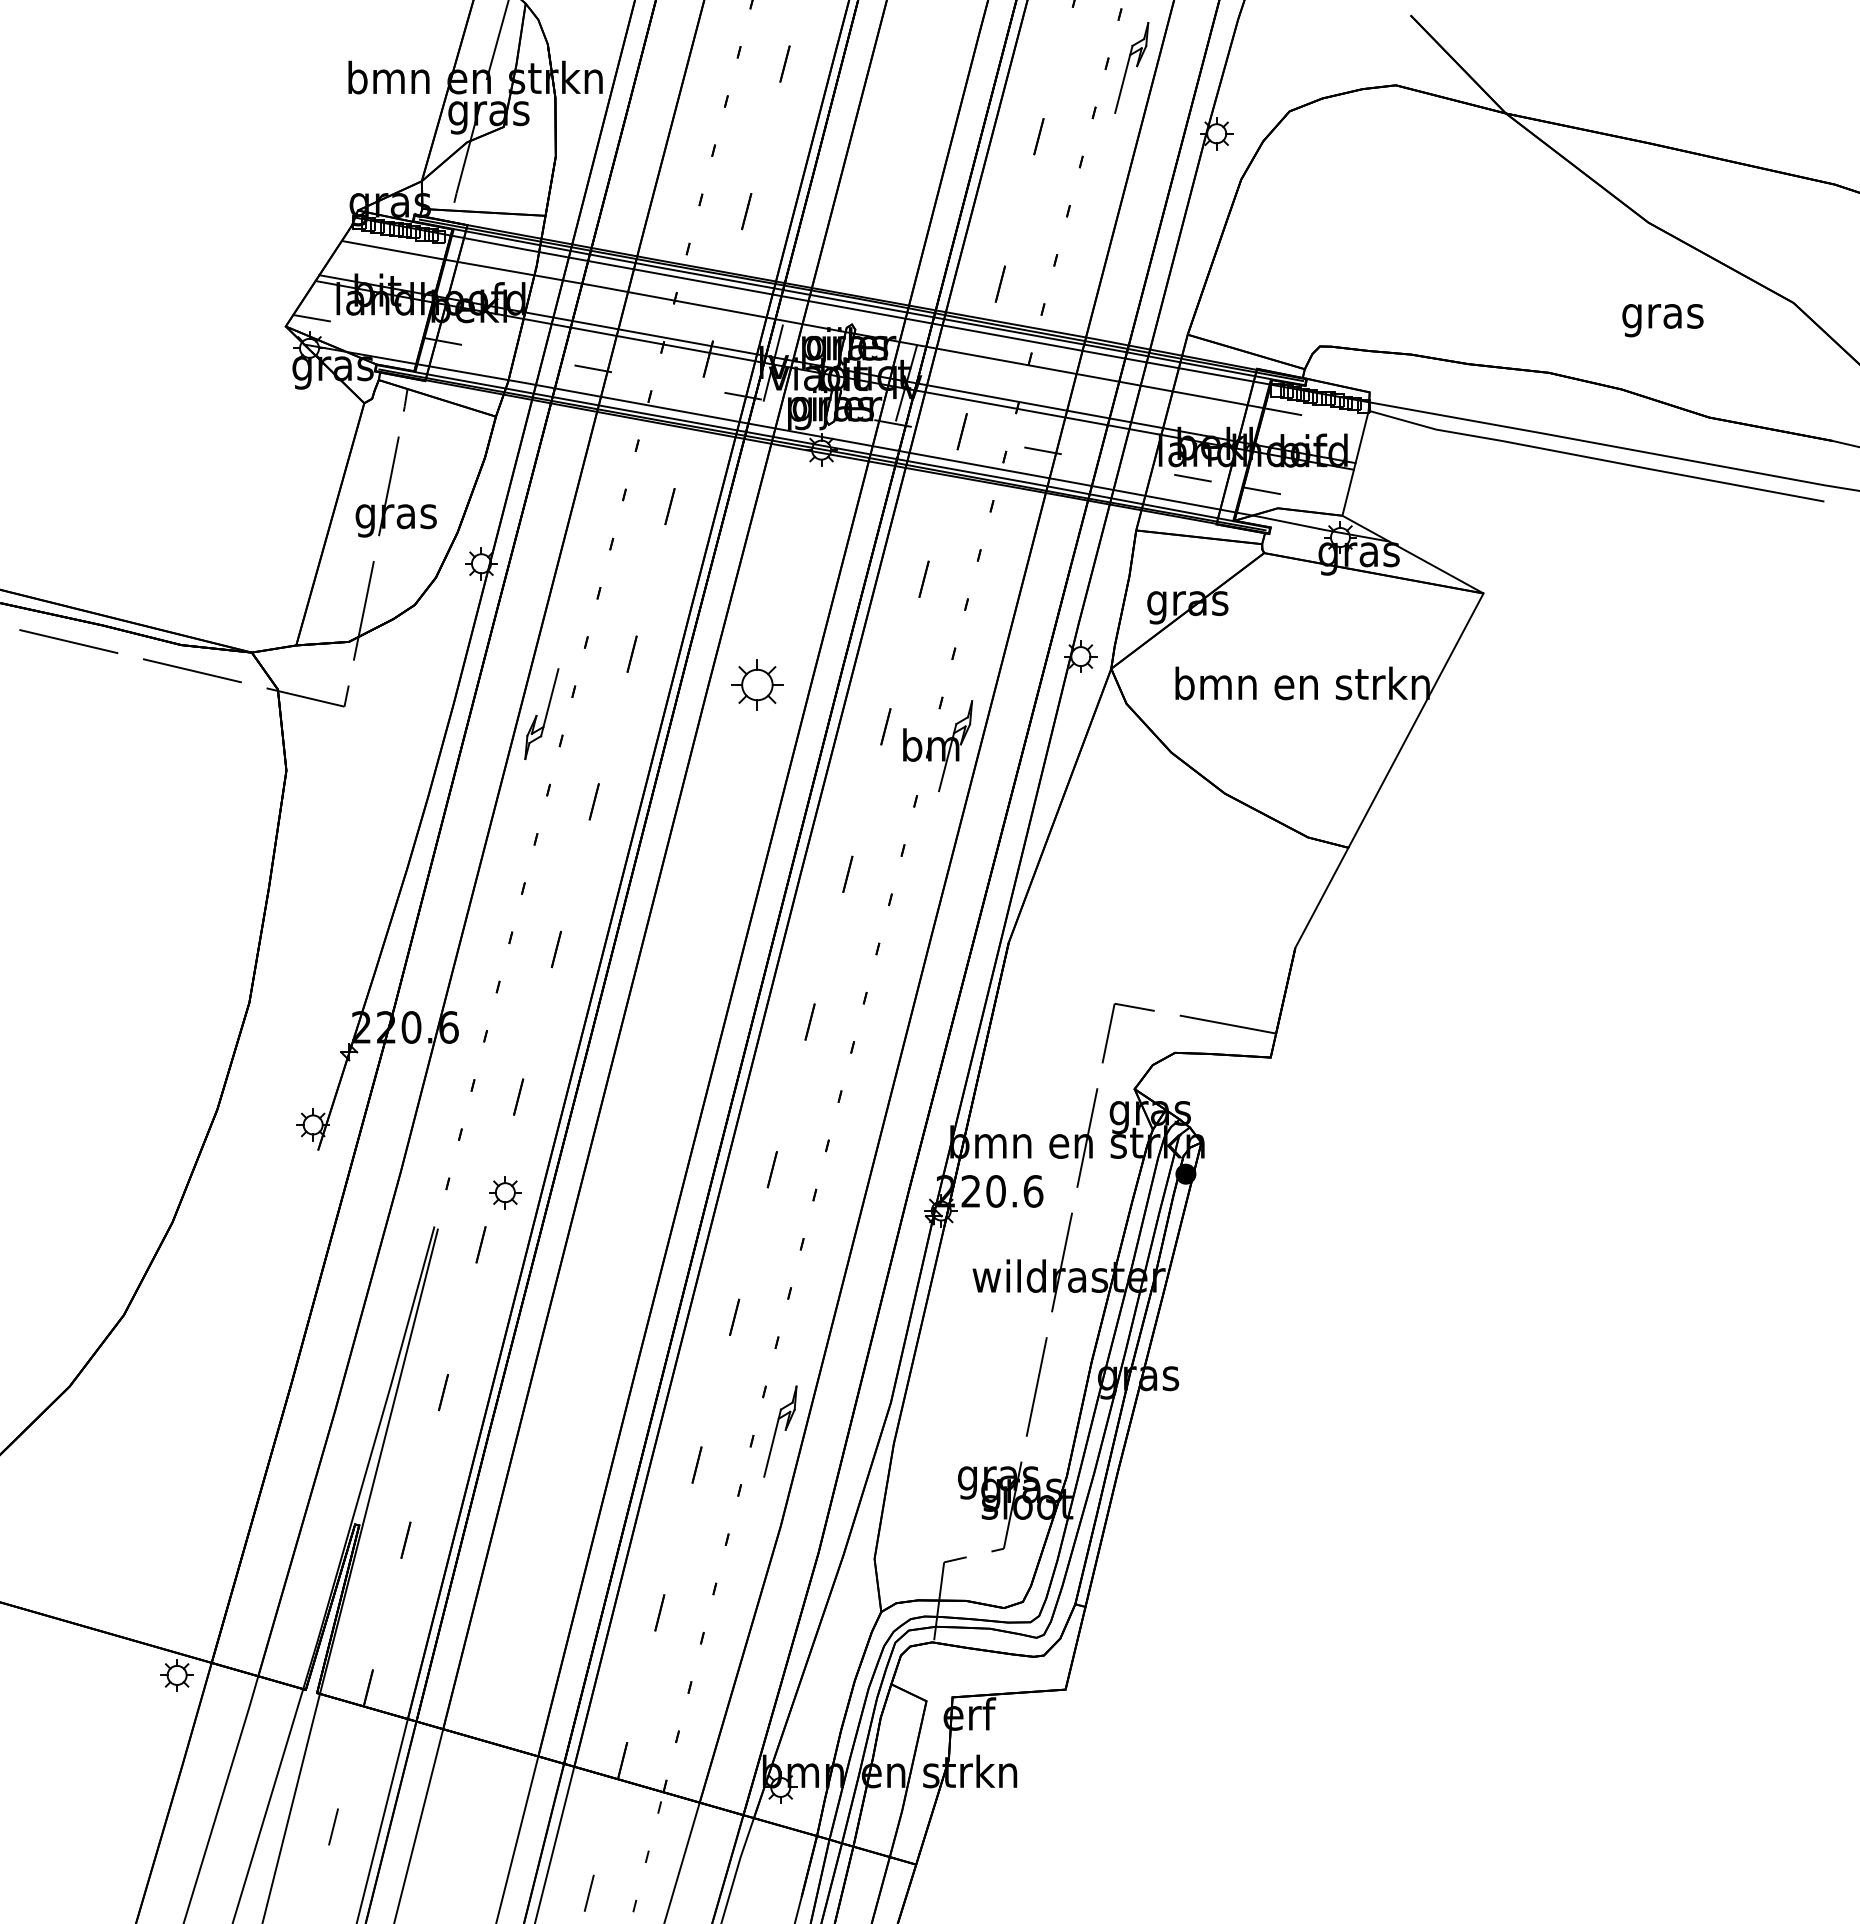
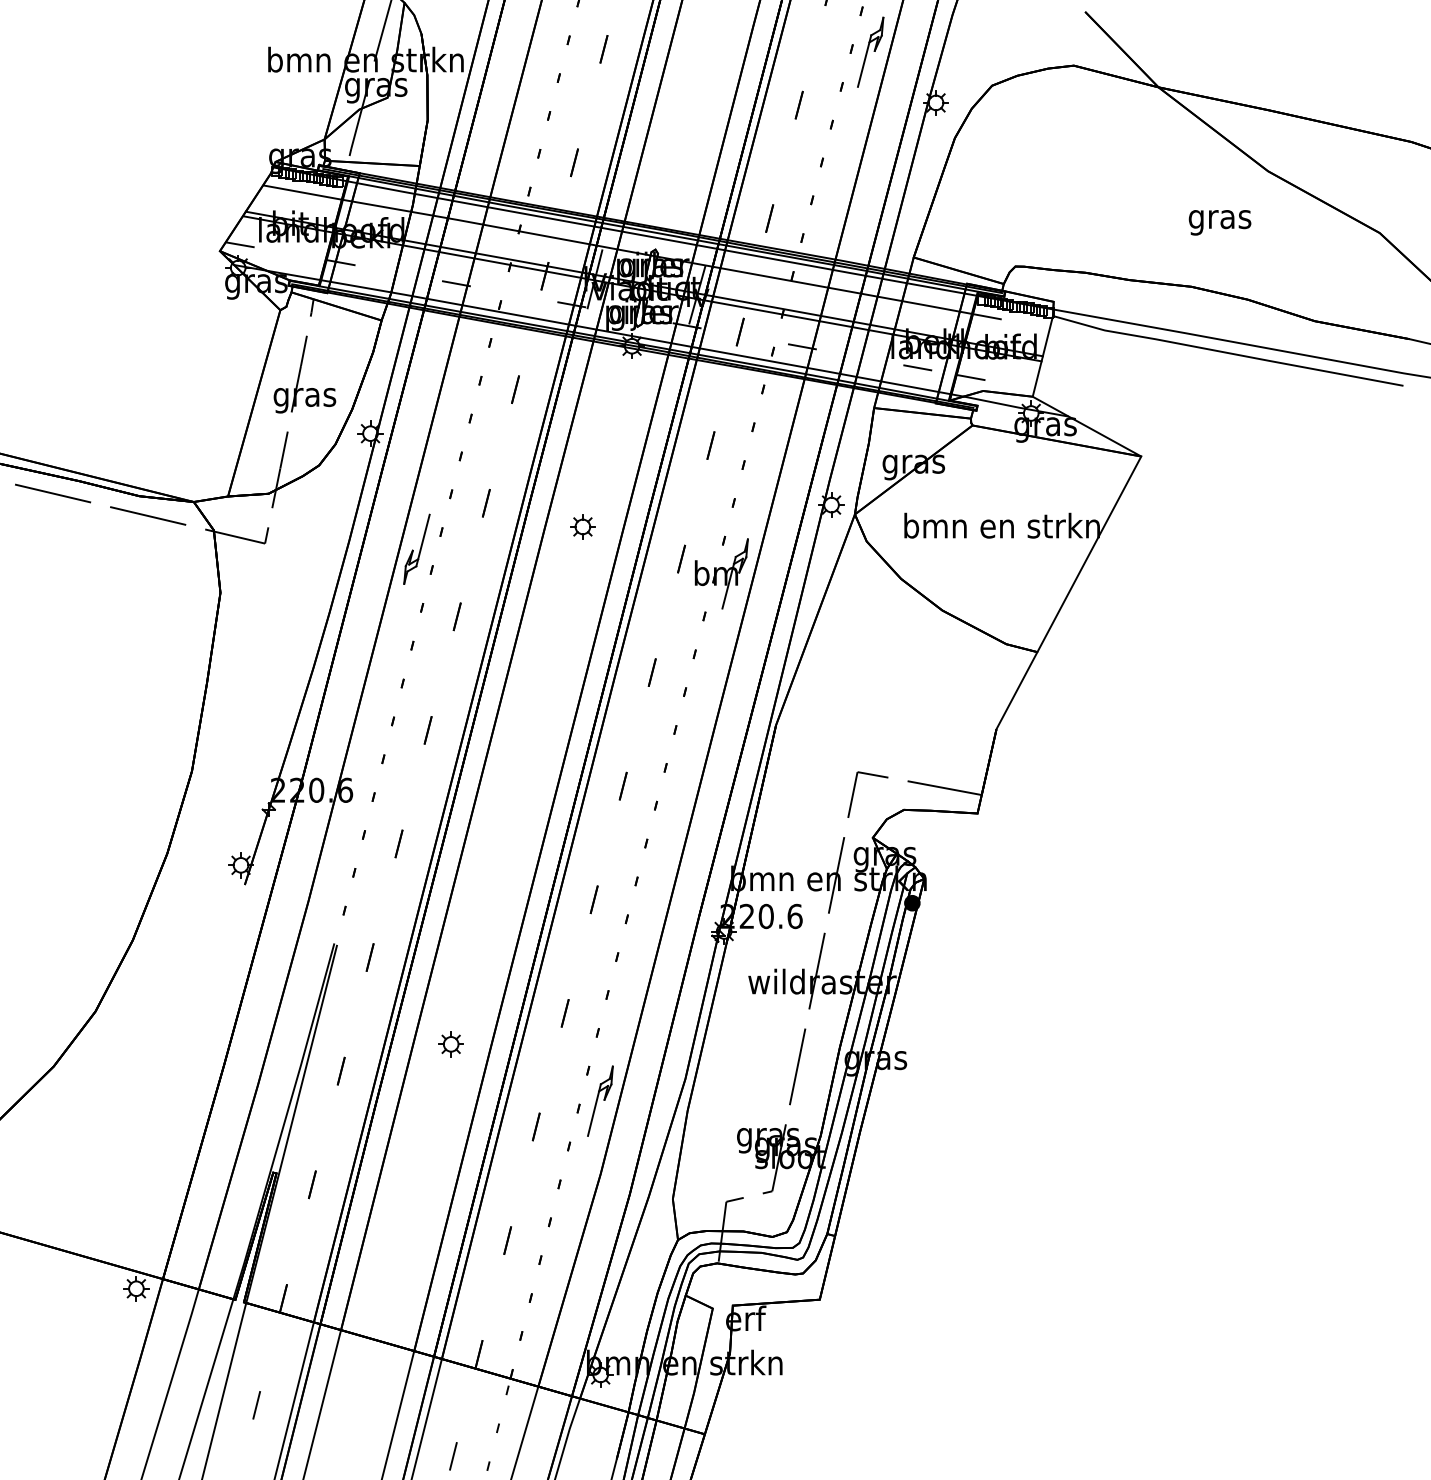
text: (1662, 320) -> (1219, 222), moved
part: (757, 684) -> (582, 526), size x0.62
part: (505, 1192) -> (451, 1044), moved

